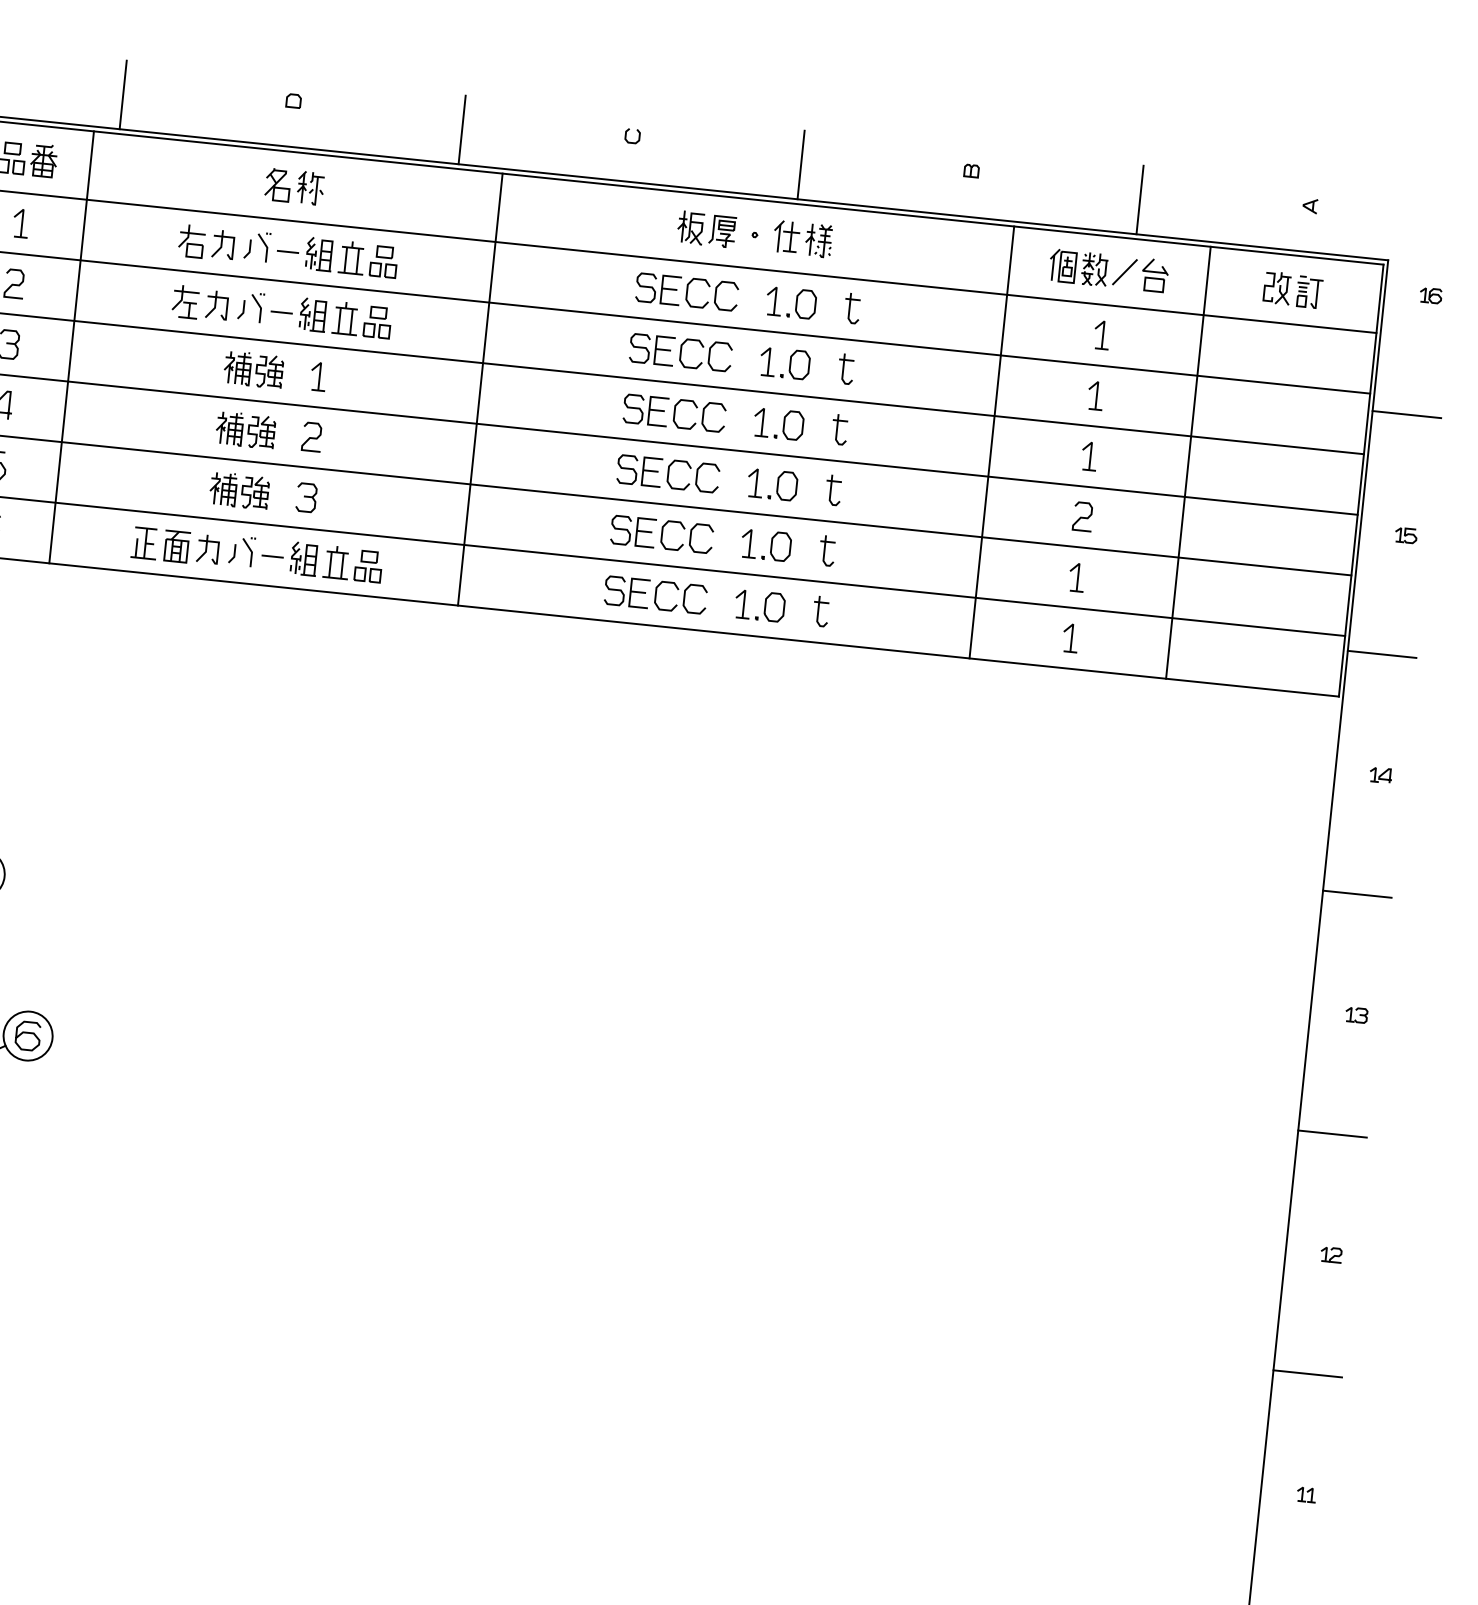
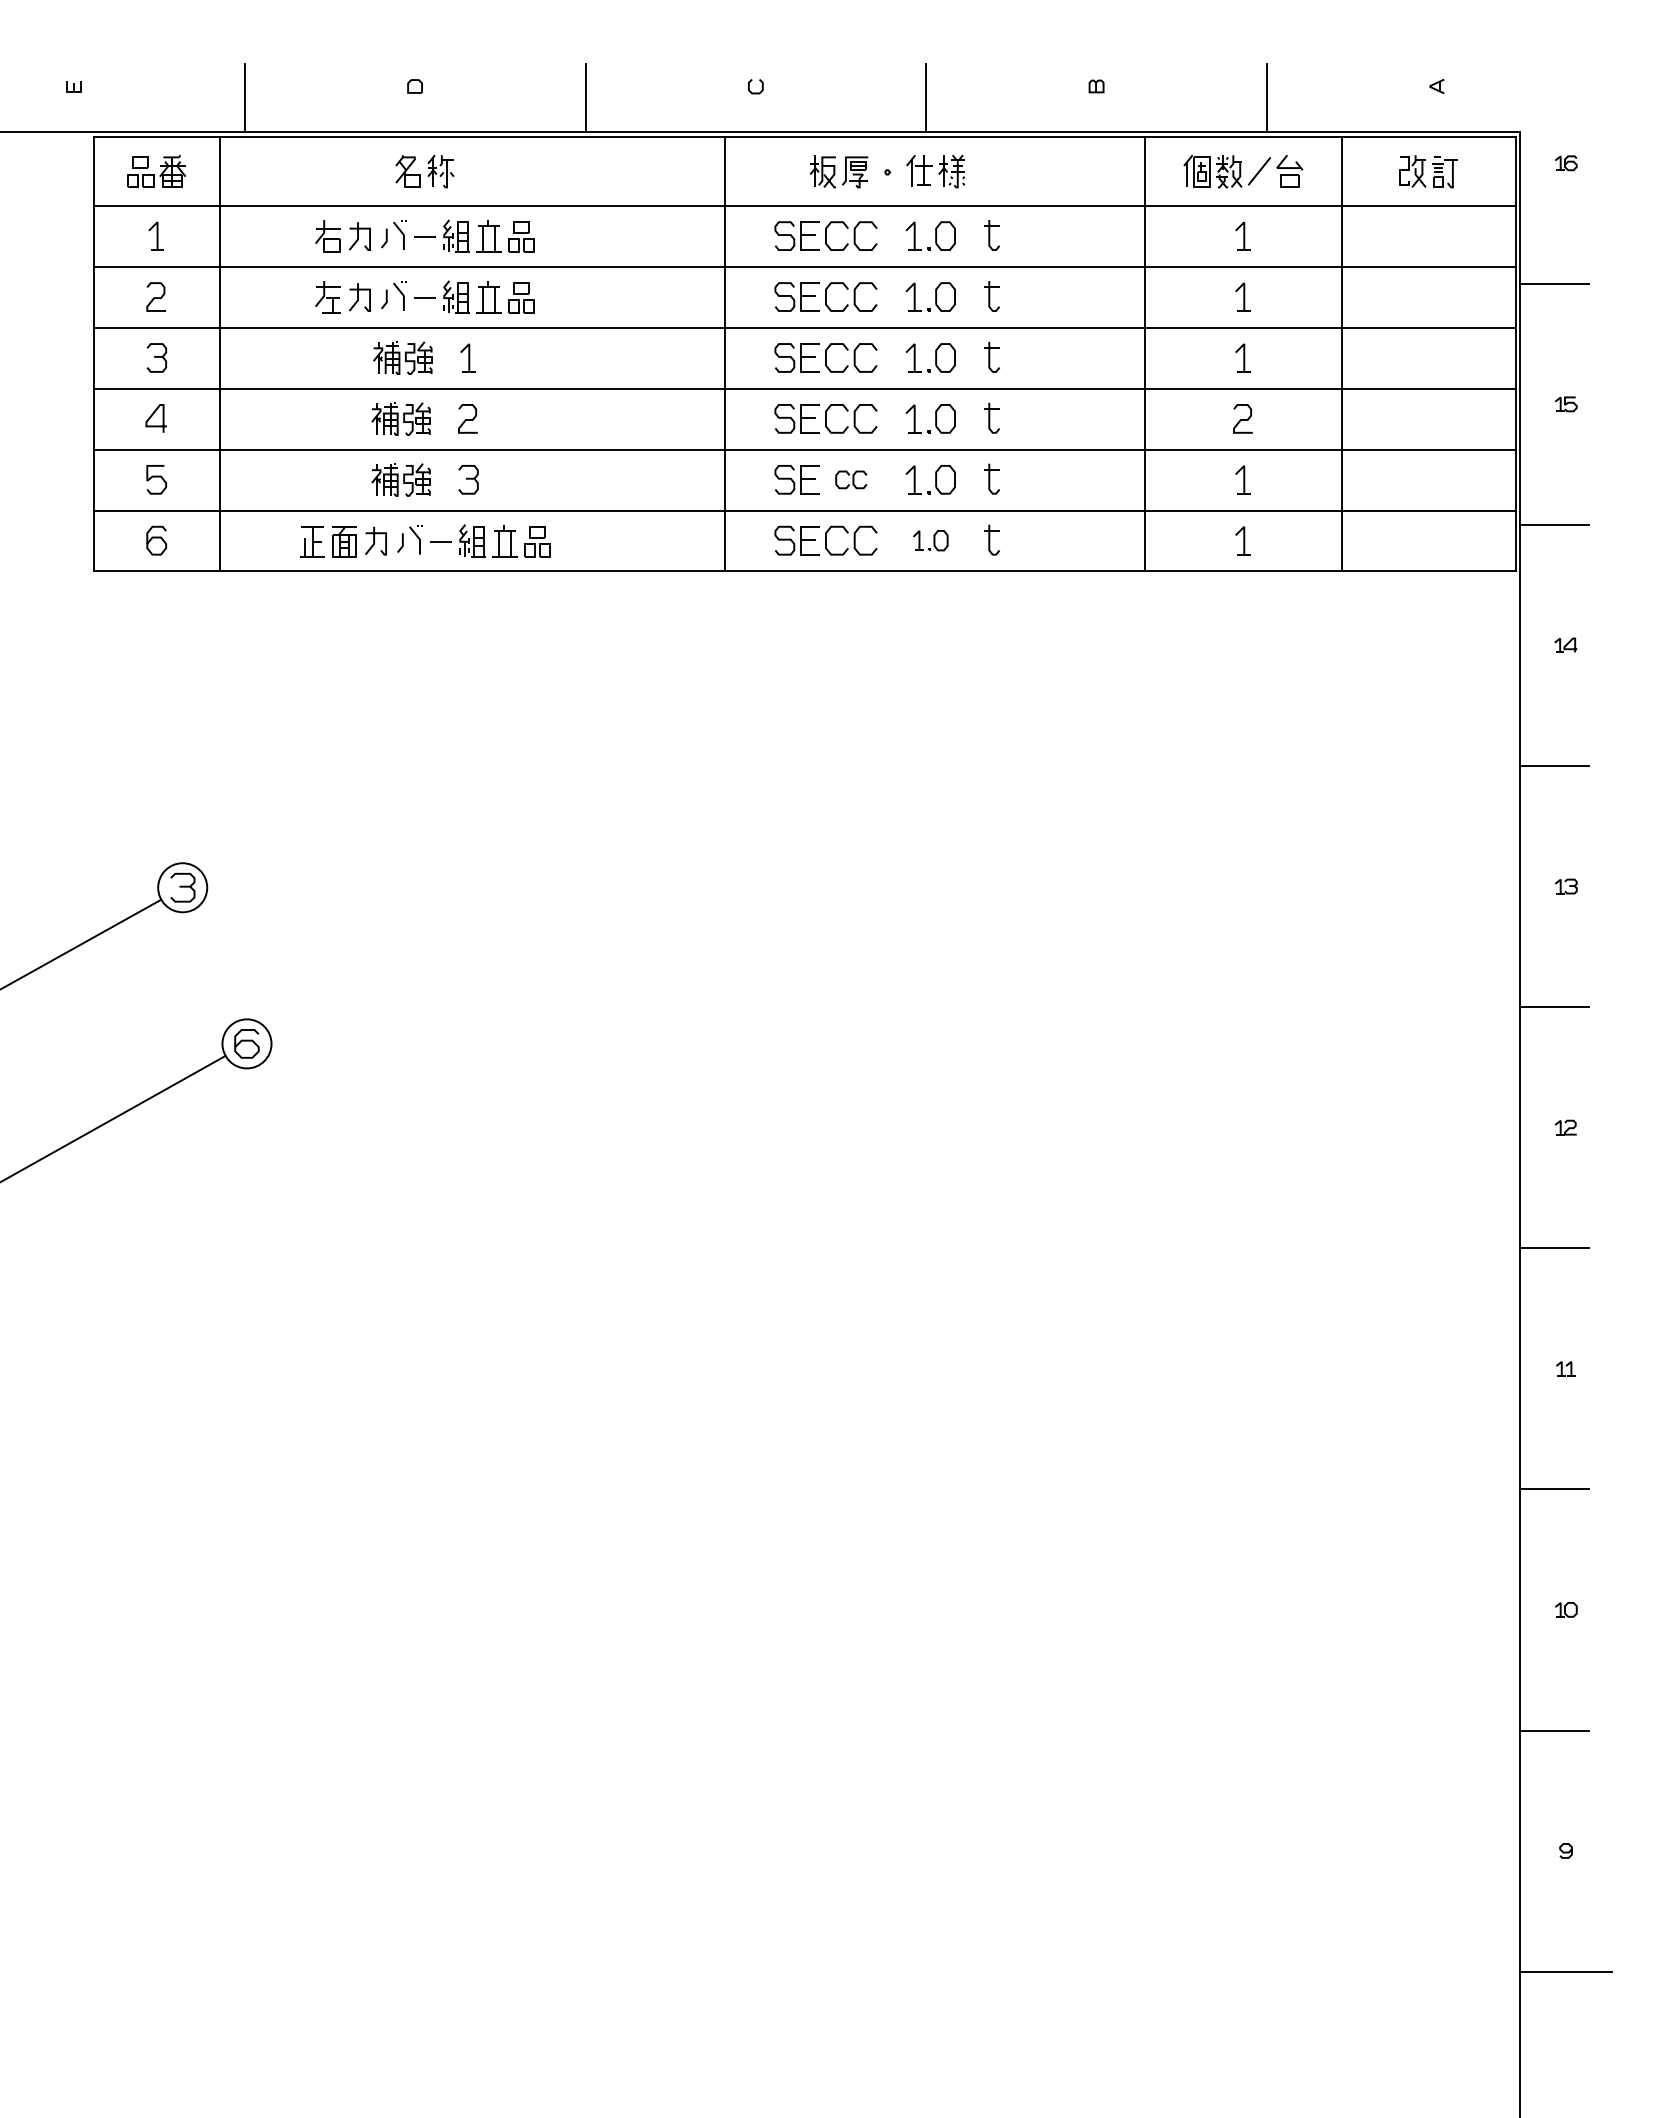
line: (480, 389) -> (725, 354), moved
part: (687, 536) -> (851, 479), size x0.6
part: (759, 605) -> (930, 540), size x0.7

